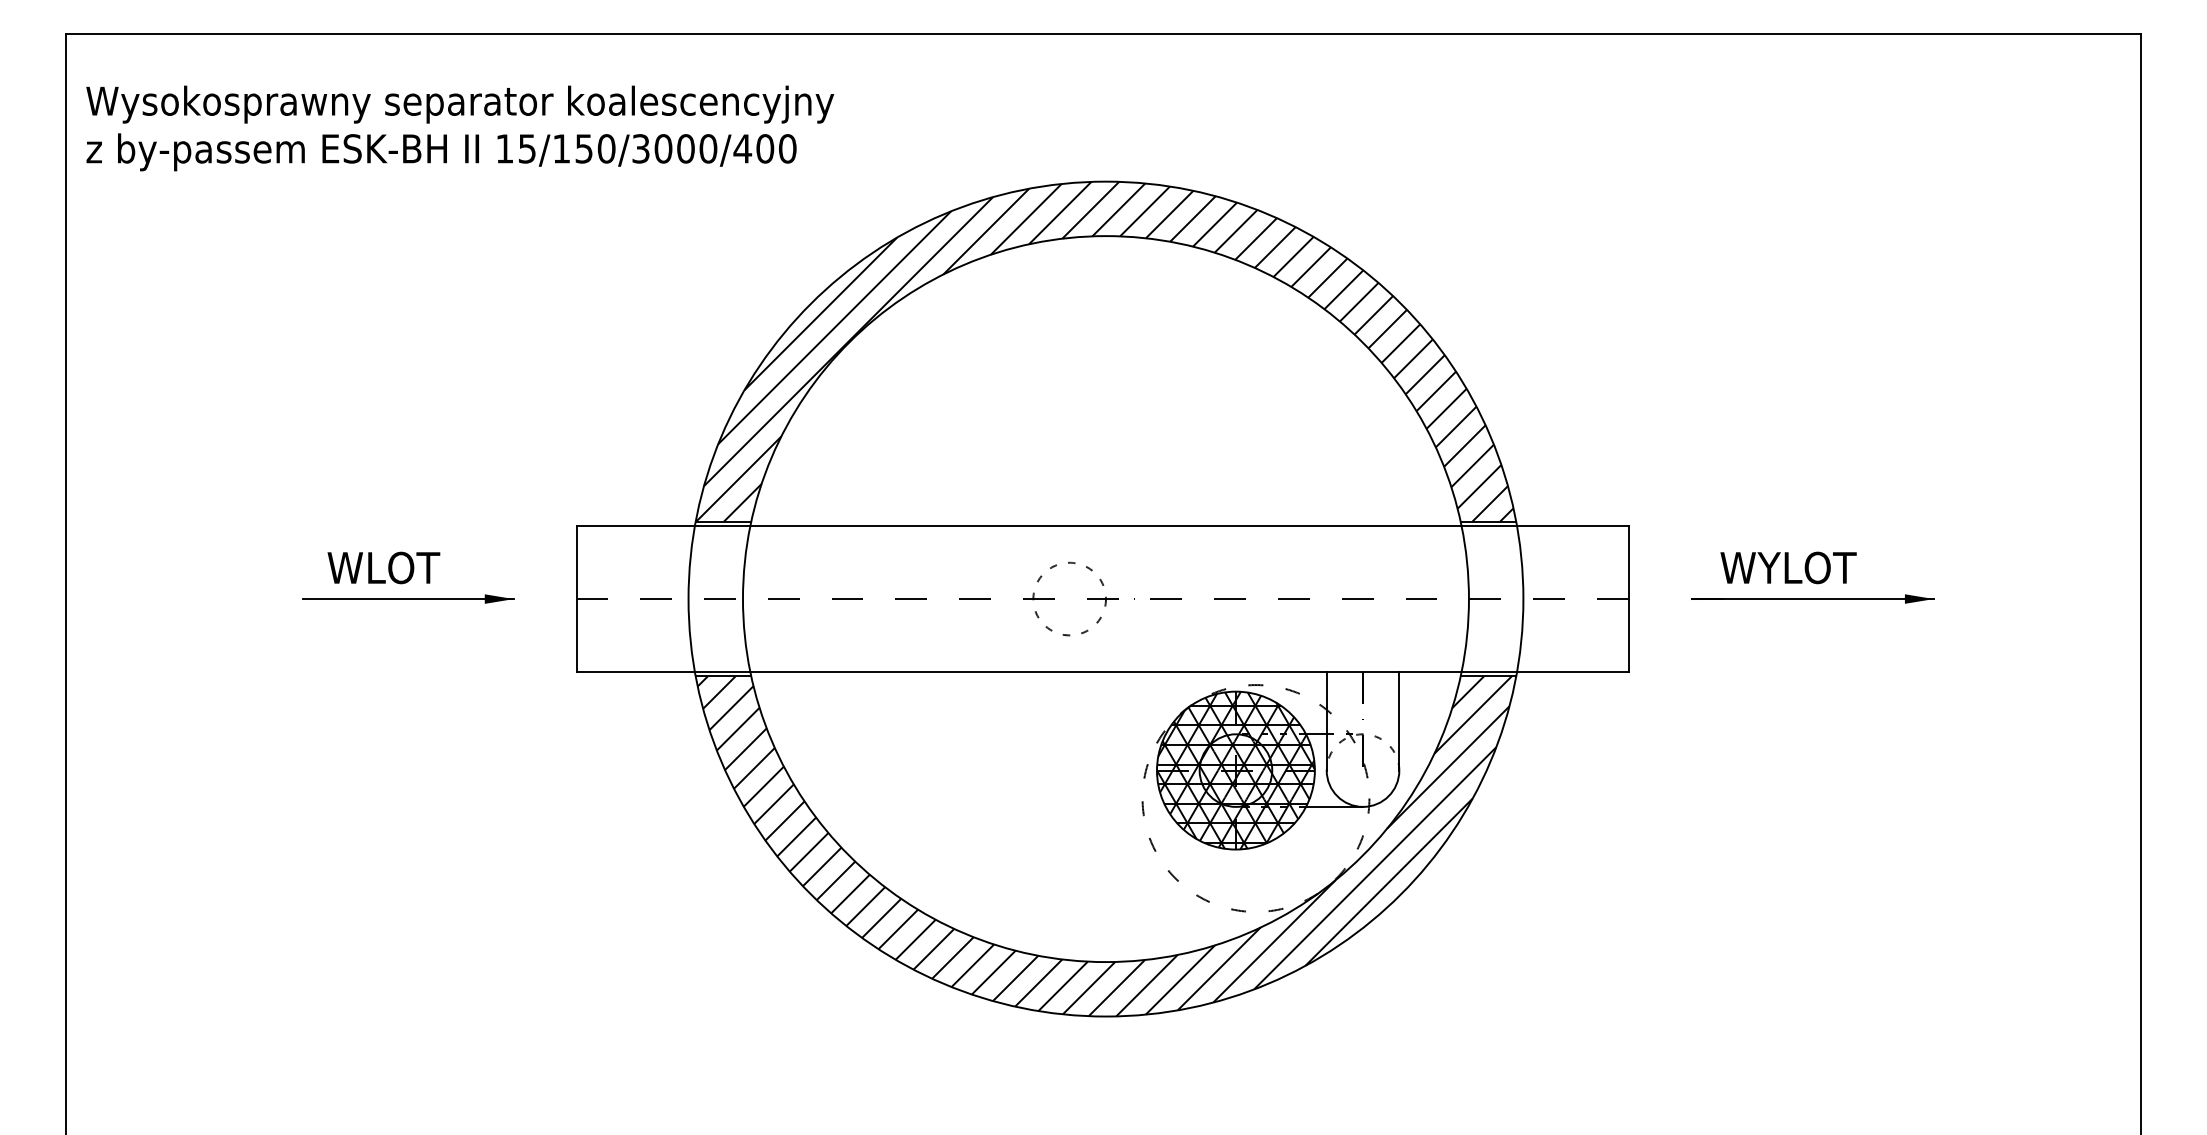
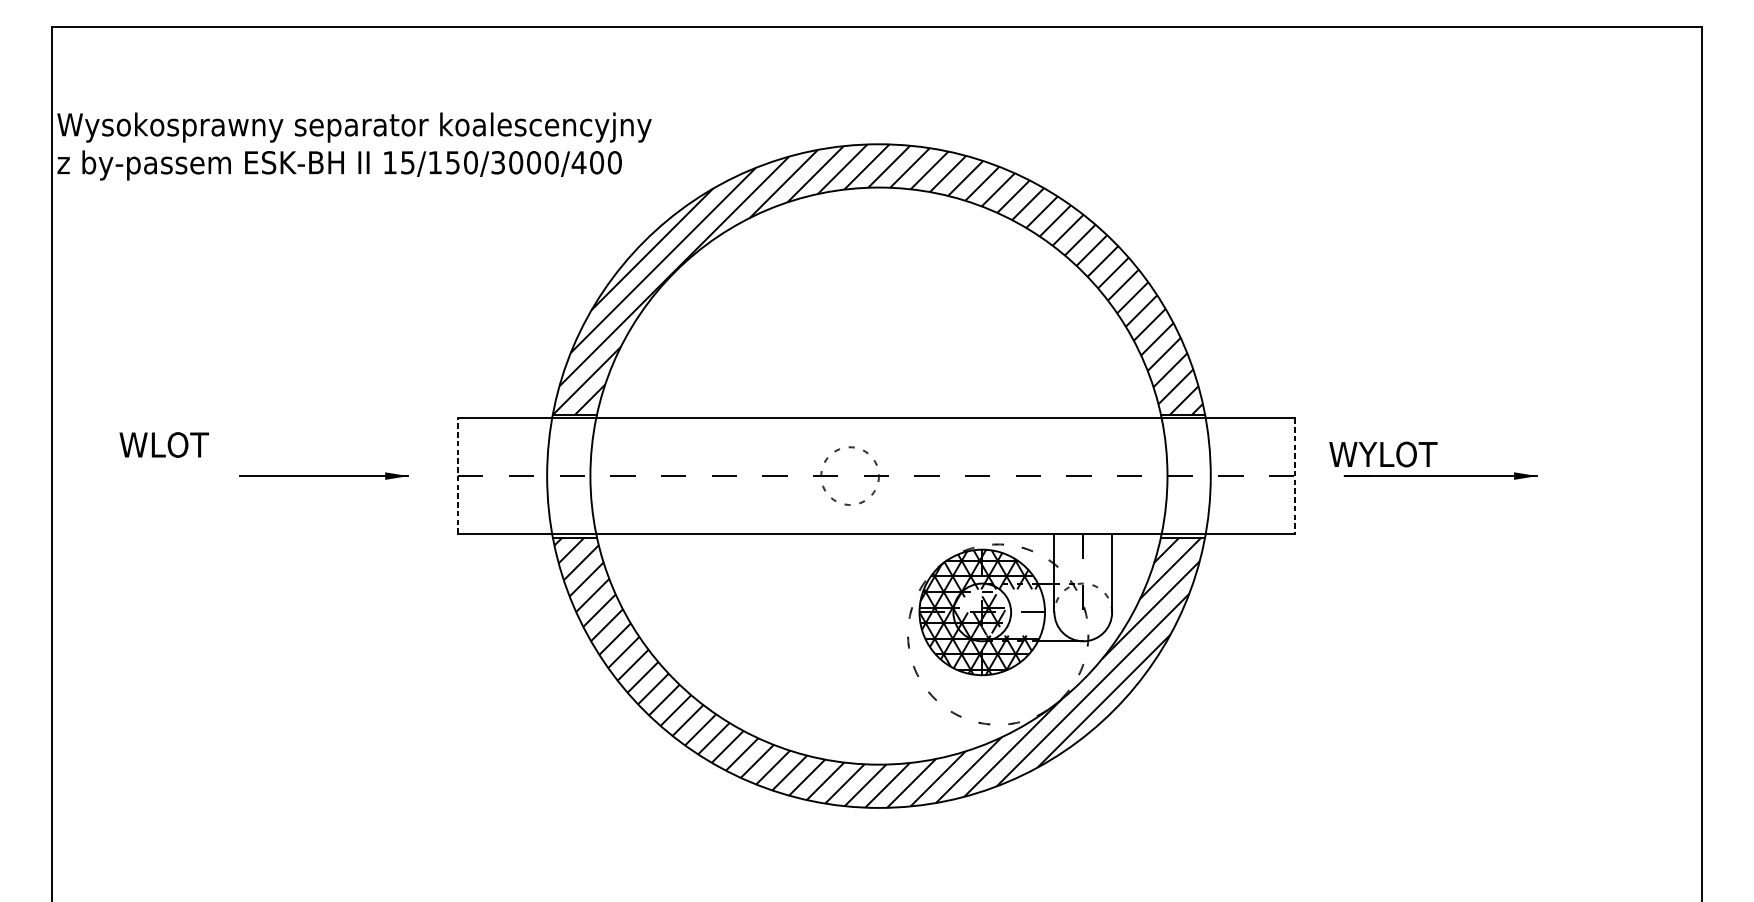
text: (460, 128) -> (354, 146), moved
text: (383, 567) -> (163, 444), moved
text: (1788, 567) -> (1383, 454), moved
line: (576, 599) -> (458, 476), solid -> dashed
line: (1629, 599) -> (1295, 476), solid -> dashed
hatch: (1221, 755) -> (970, 600), removed
hatch: (1277, 770) -> (1015, 612), removed

